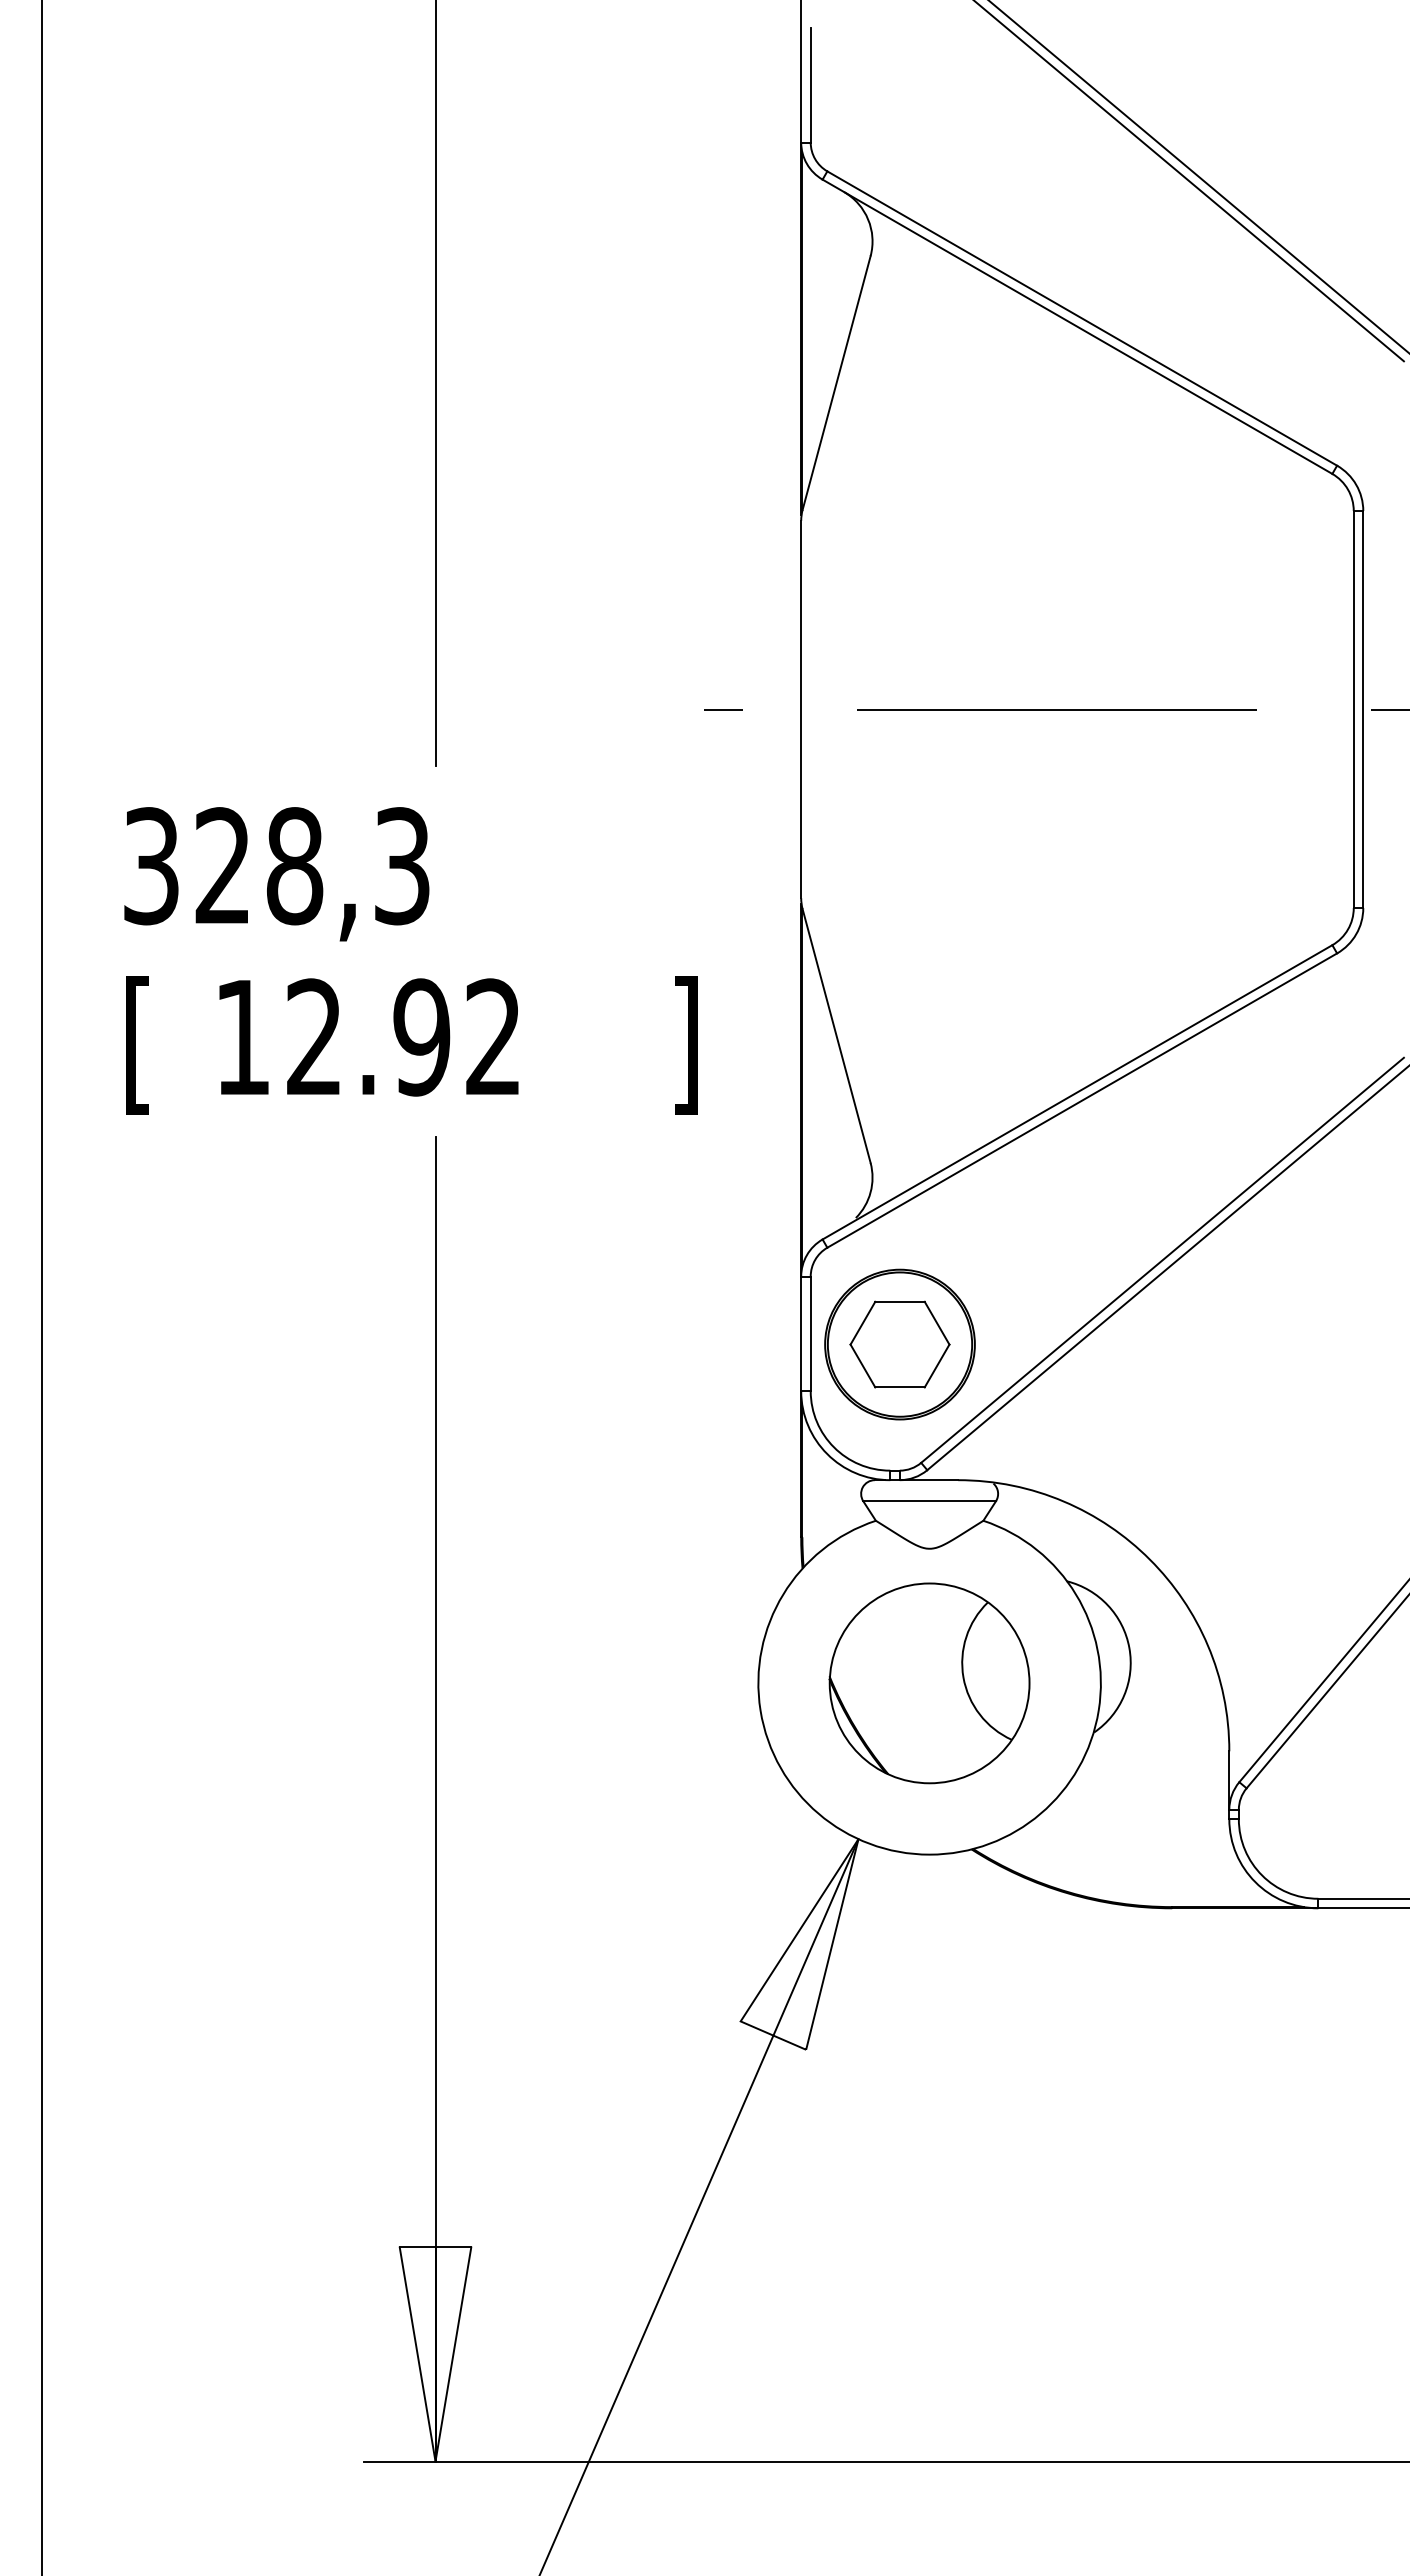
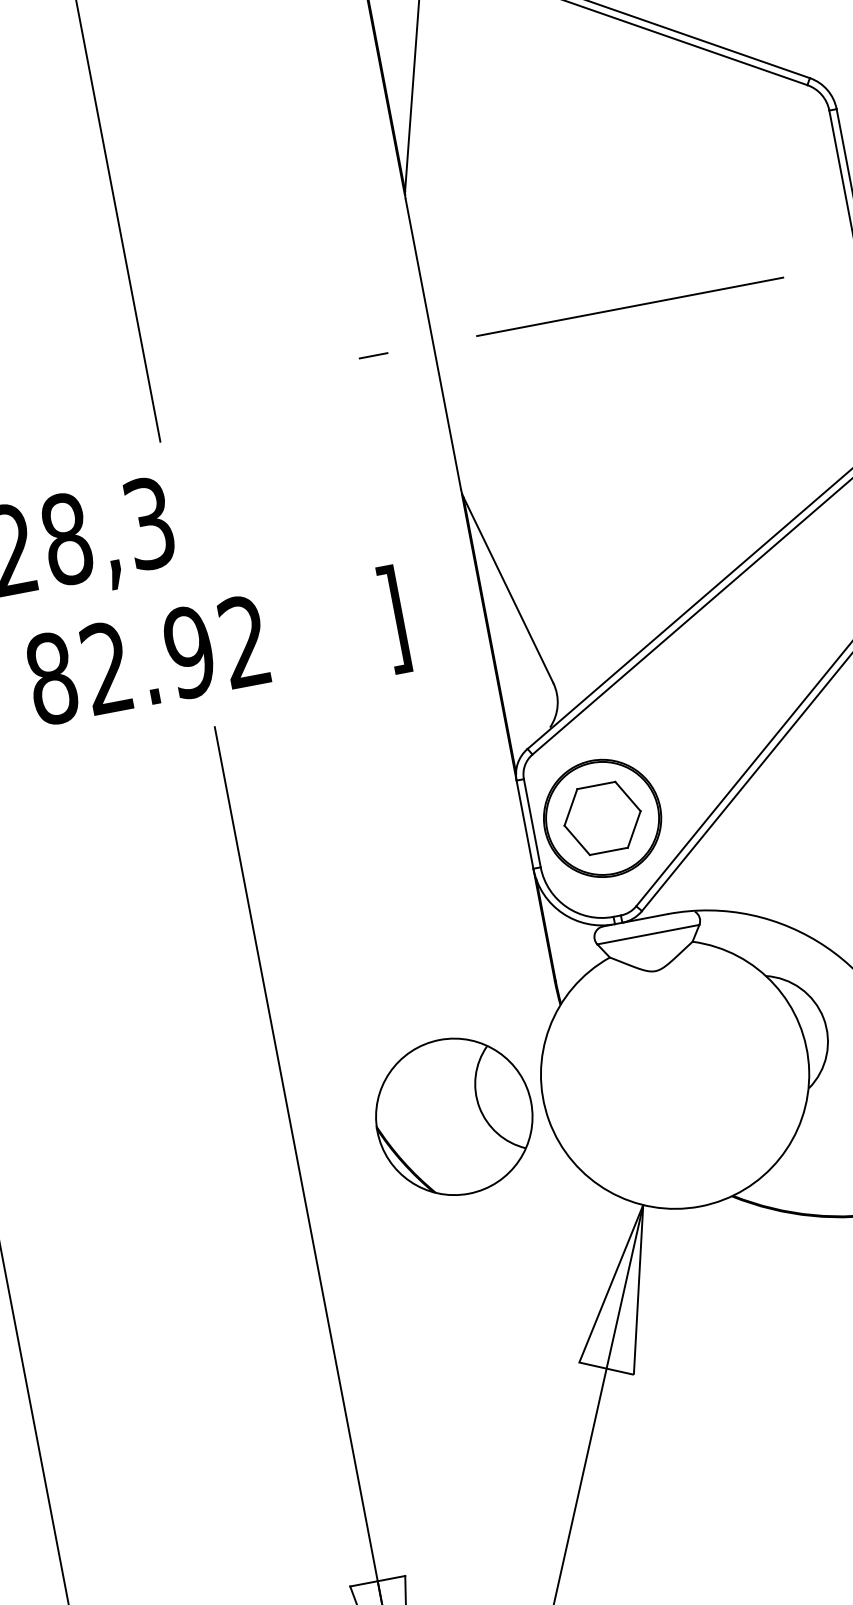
text: (242, 1037) -> (51, 678), 12.92 -> 82.92
part: (929, 1683) -> (454, 1116), moved

